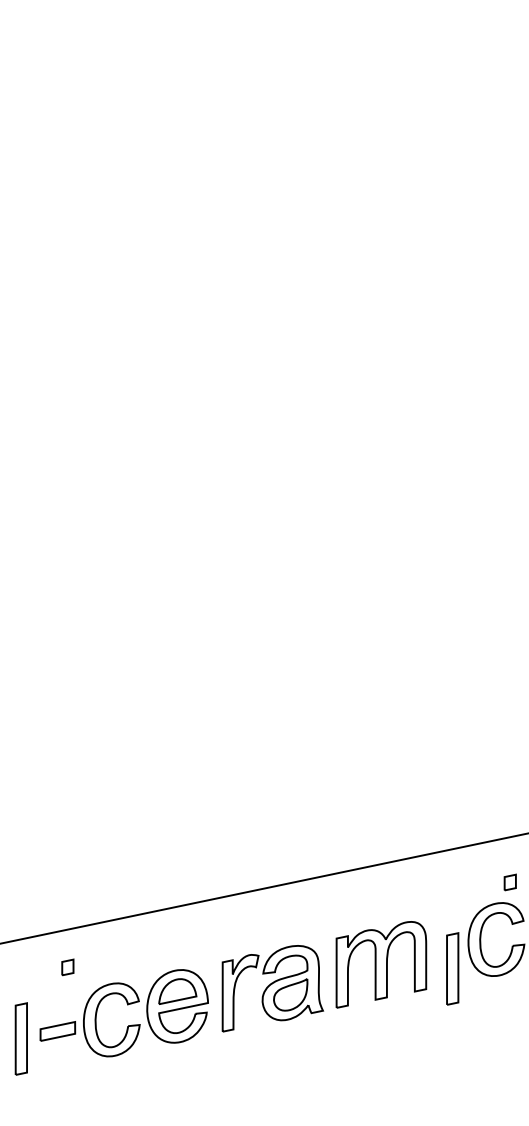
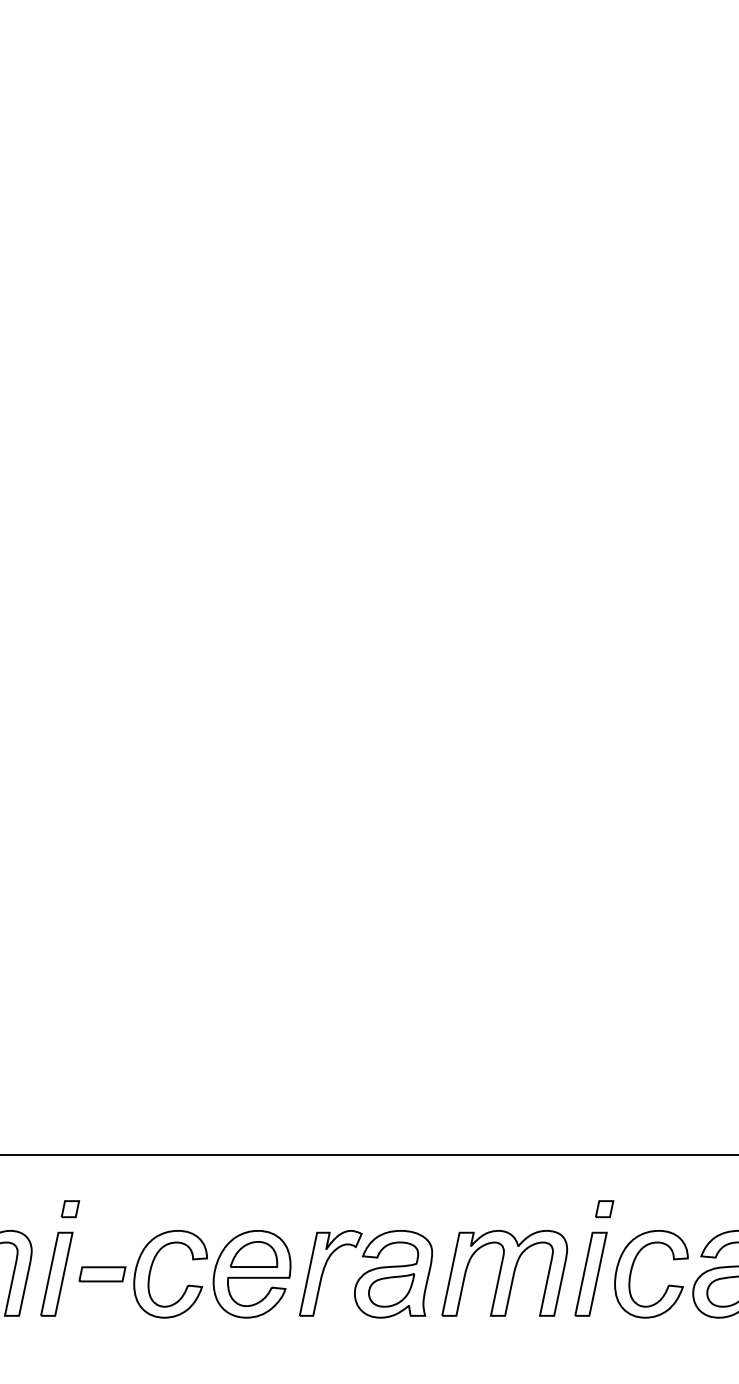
part: (510, 882) -> (604, 1209), moved
part: (68, 967) -> (70, 1209), moved
part: (452, 968) -> (590, 1273), moved

